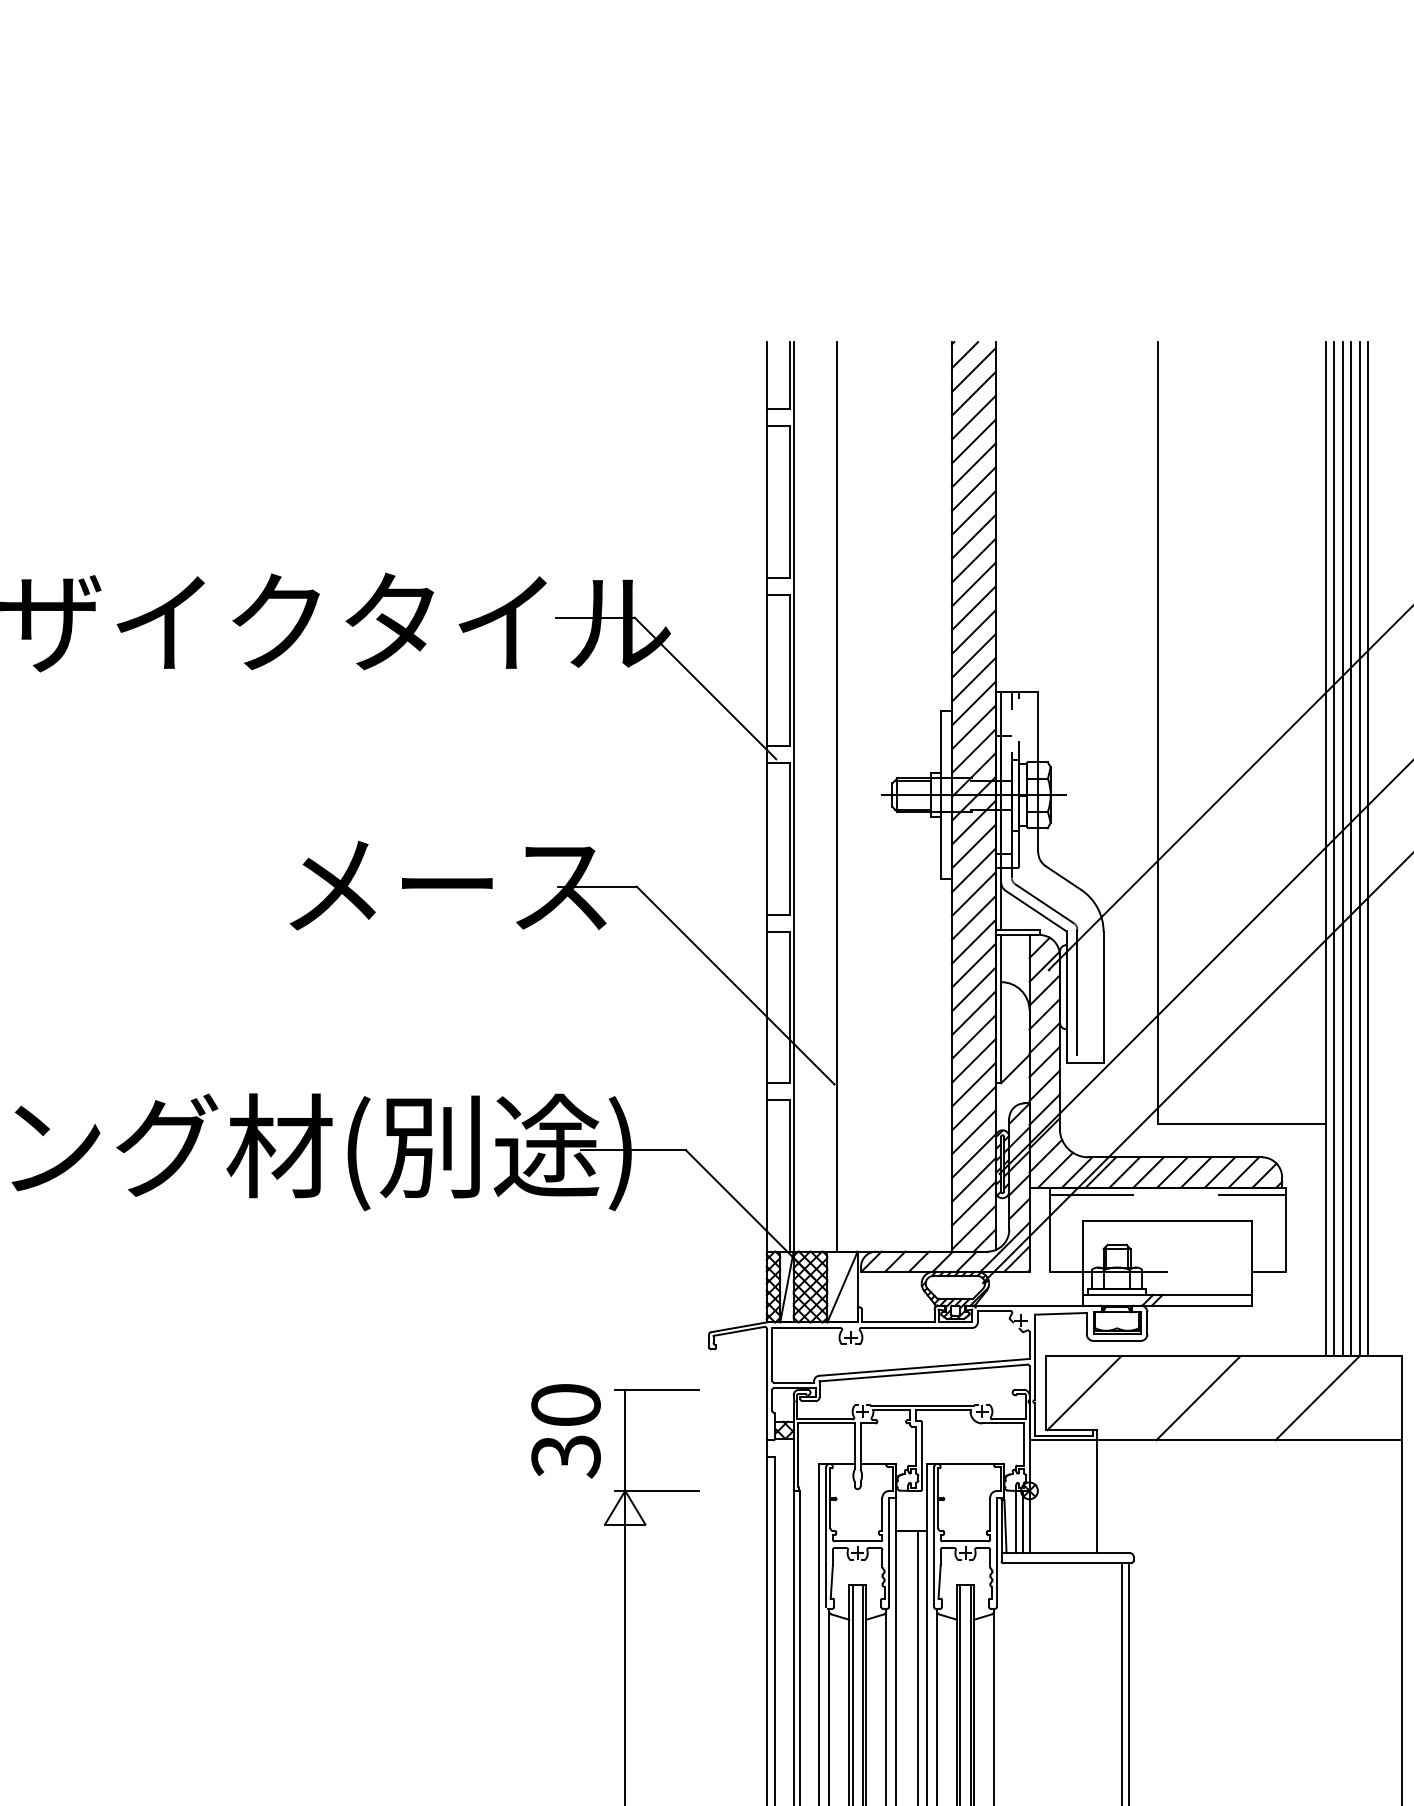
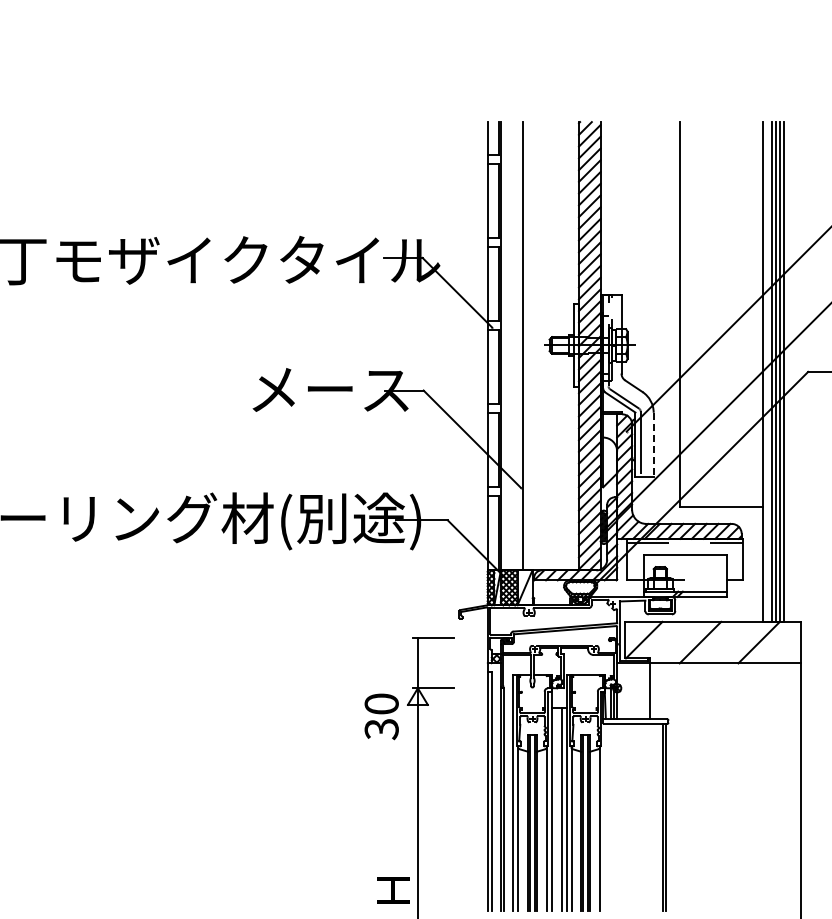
line: (1334, 848) -> (767, 371), removed
line: (1103, 998) -> (653, 445), solid -> dashed
text: (565, 1430) -> (381, 716), moved

